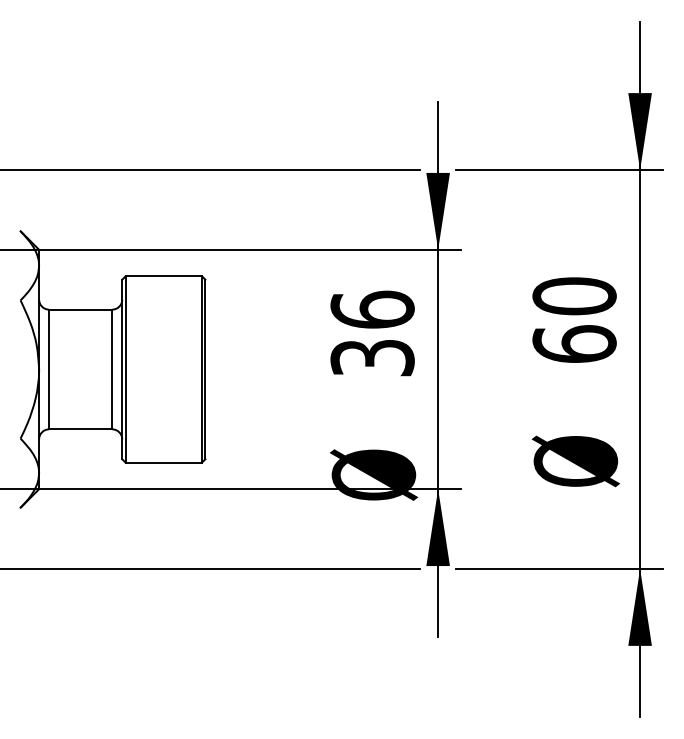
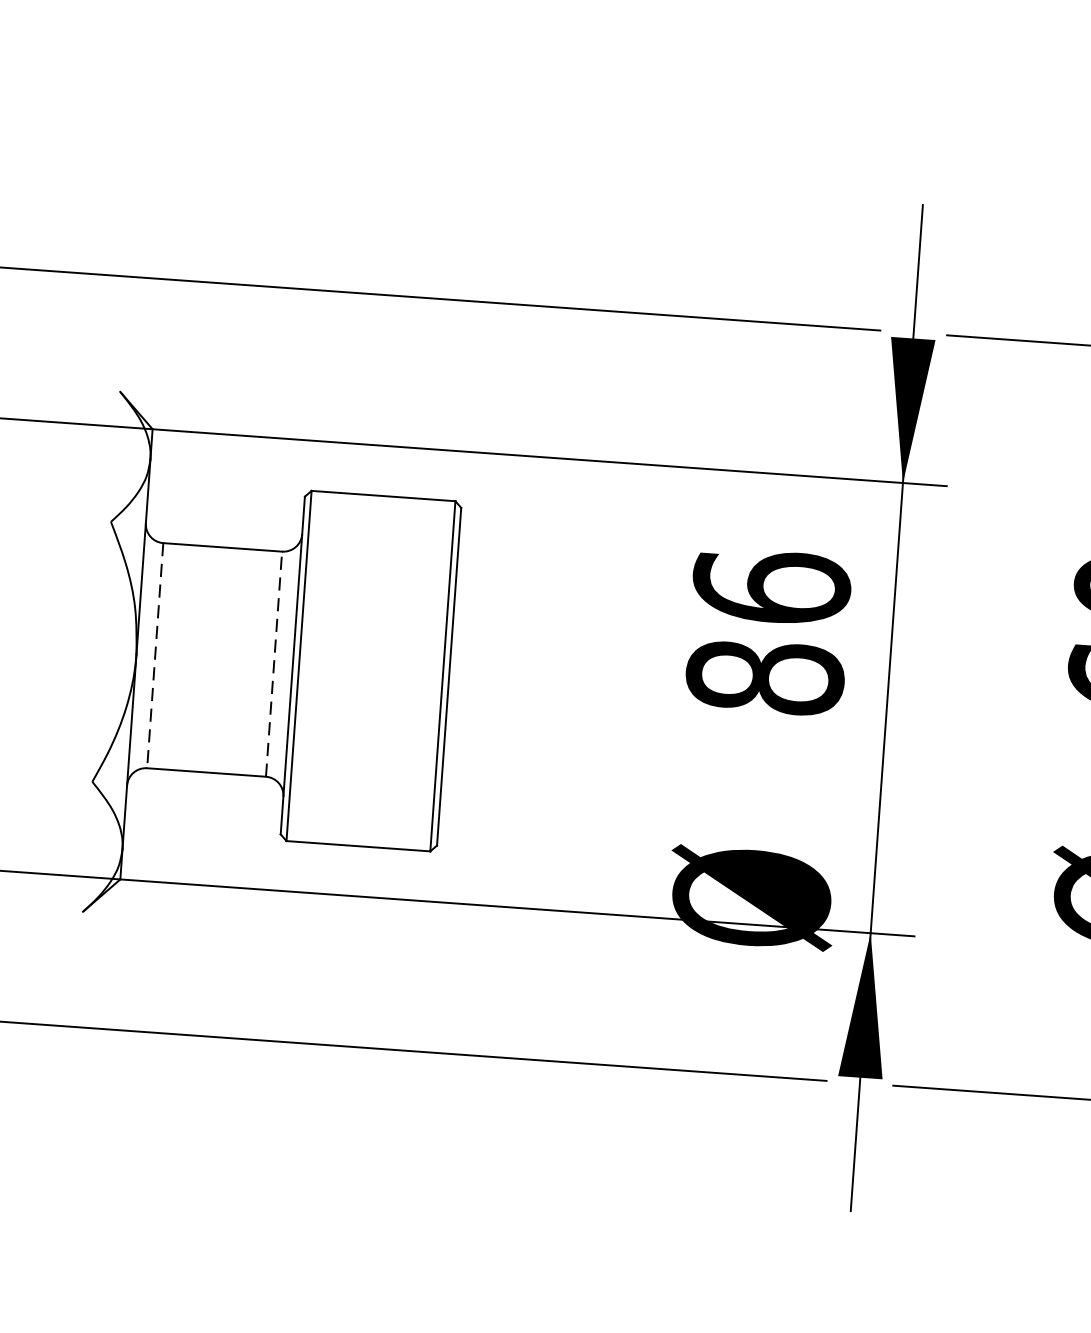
text: (372, 357) -> (764, 676), 36 -> 86
line: (49, 369) -> (155, 655), solid -> dashed
line: (112, 369) -> (274, 664), solid -> dashed

